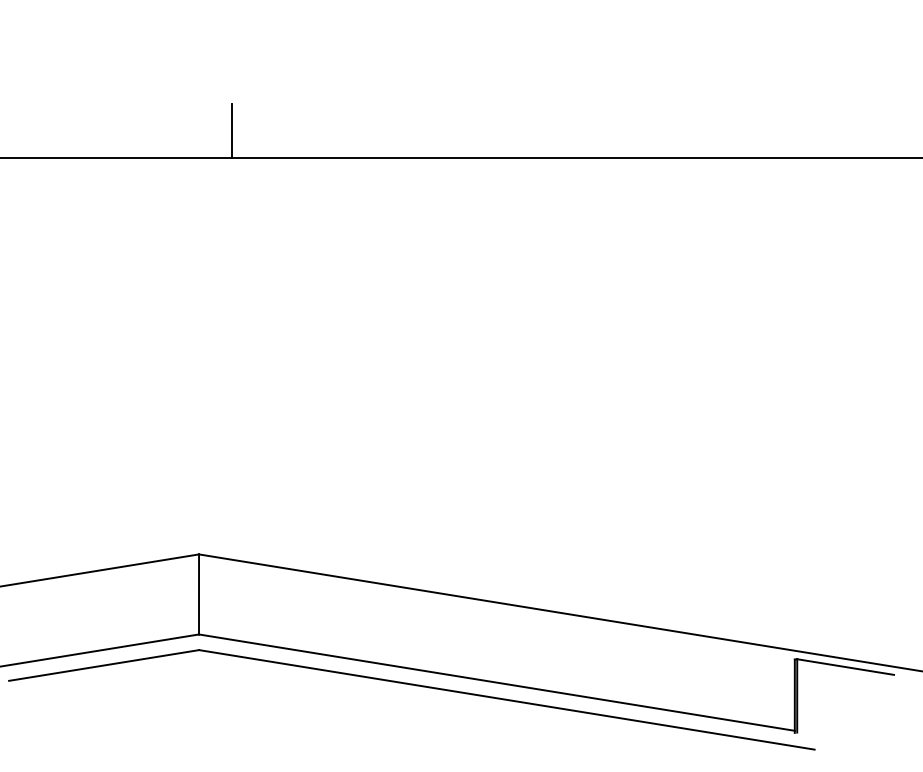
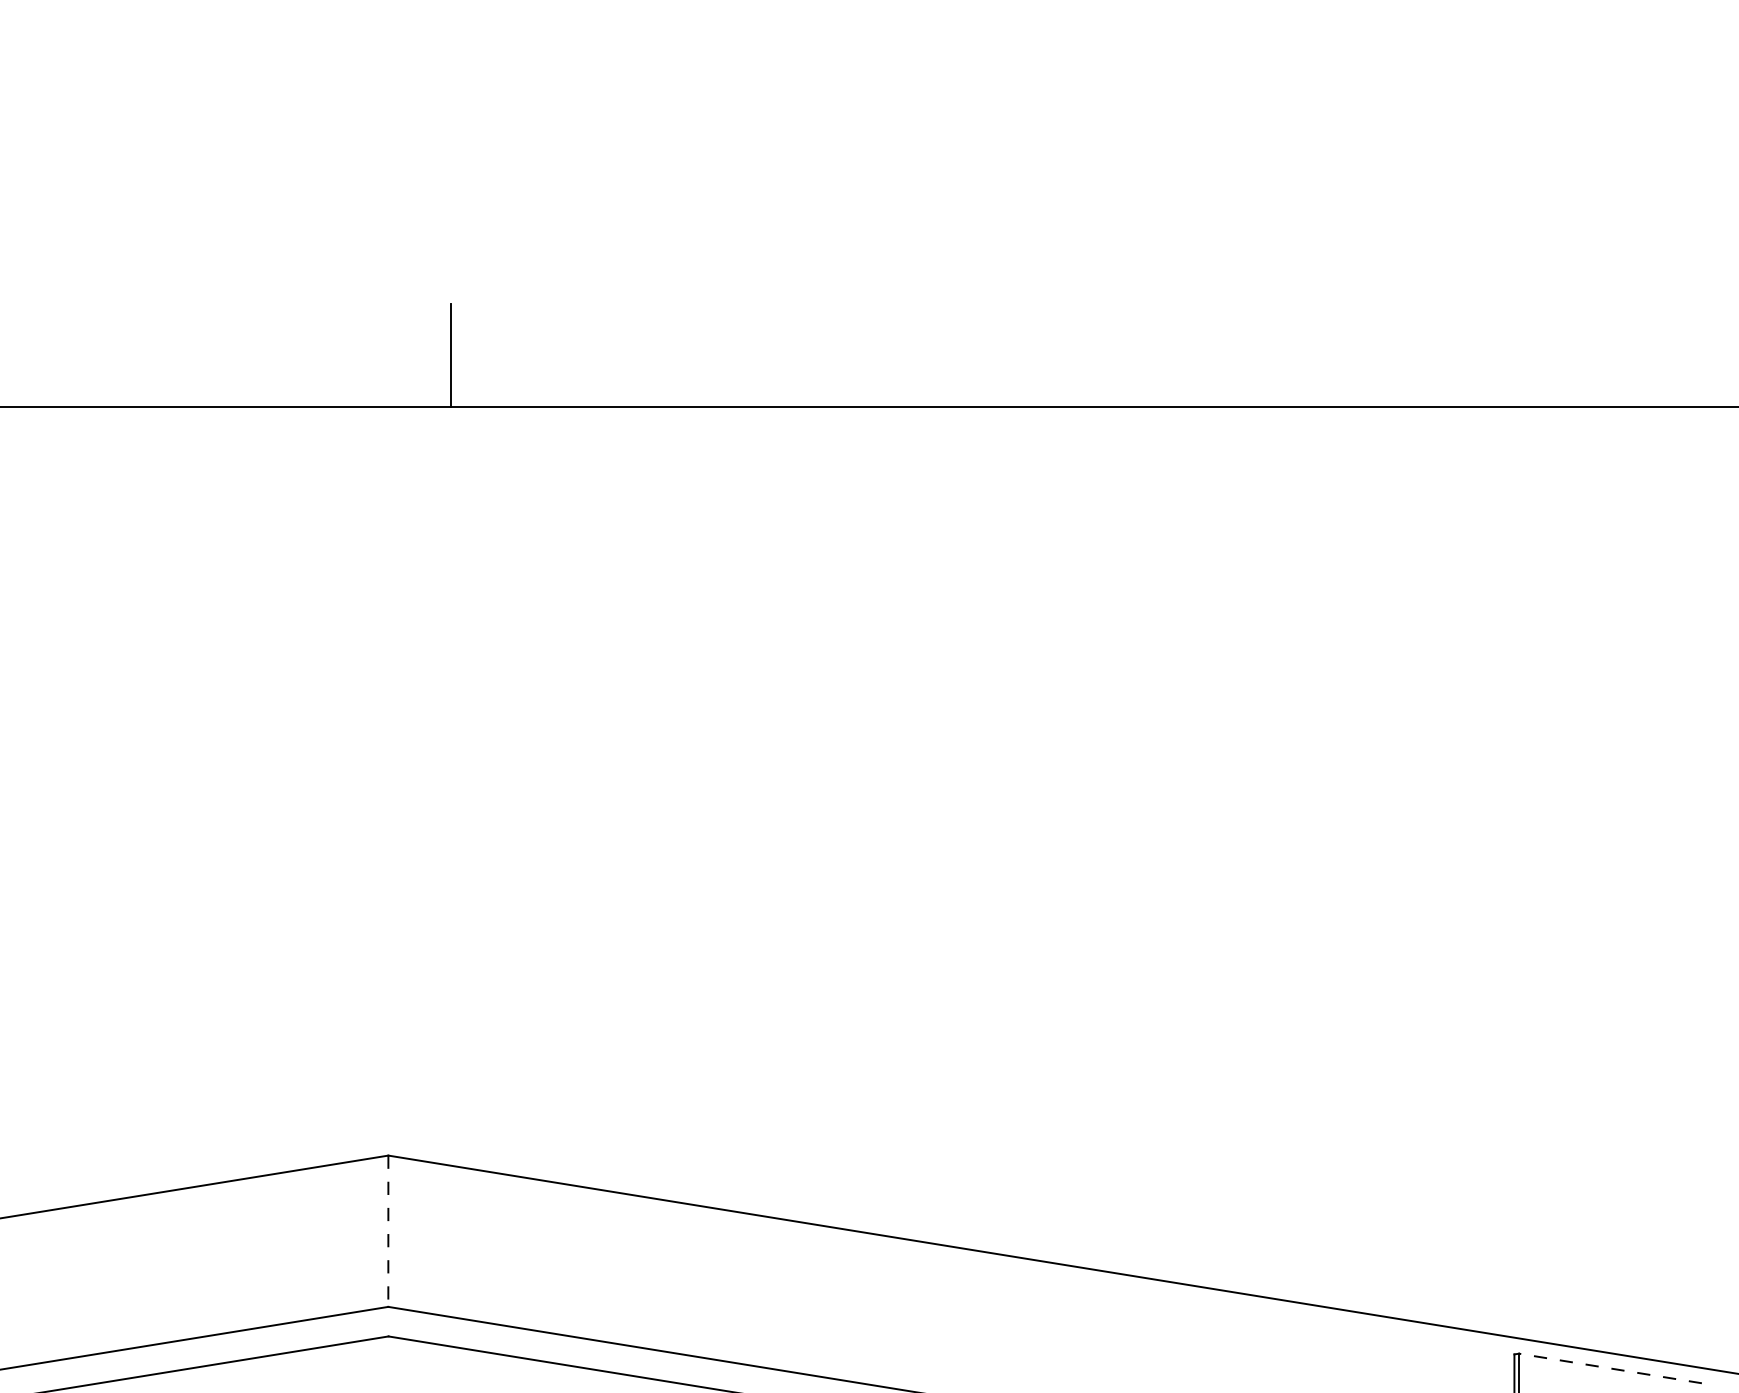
line: (199, 594) -> (389, 1231), solid -> dashed
line: (845, 666) -> (1610, 1367), solid -> dashed

